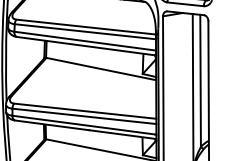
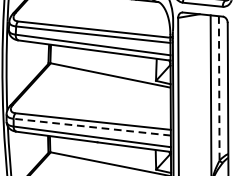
line: (200, 81) -> (219, 89), solid -> dashed
line: (83, 116) -> (91, 127), solid -> dashed

